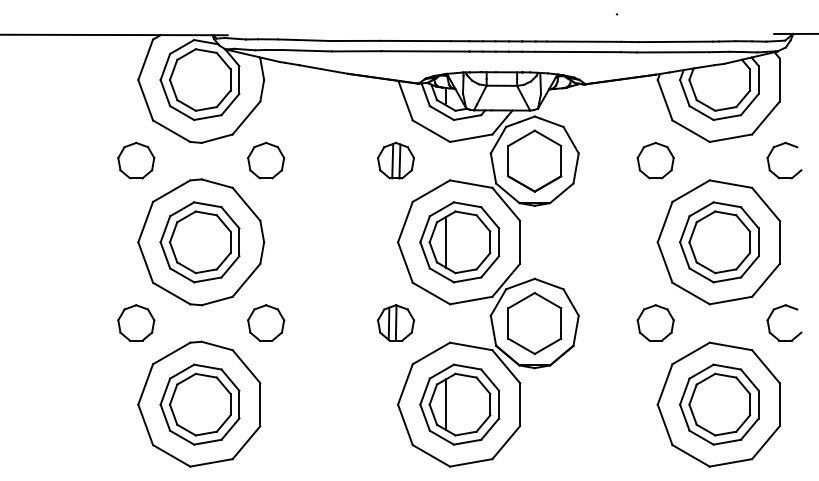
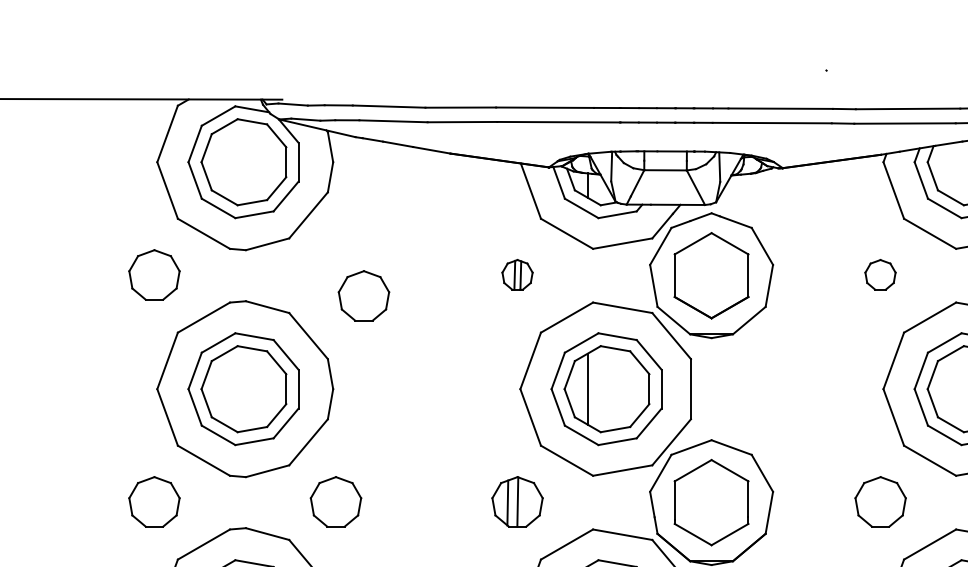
part: (266, 160) -> (364, 295), moved
part: (395, 160) -> (516, 274), size x0.6
part: (655, 160) -> (880, 274), size x0.6

